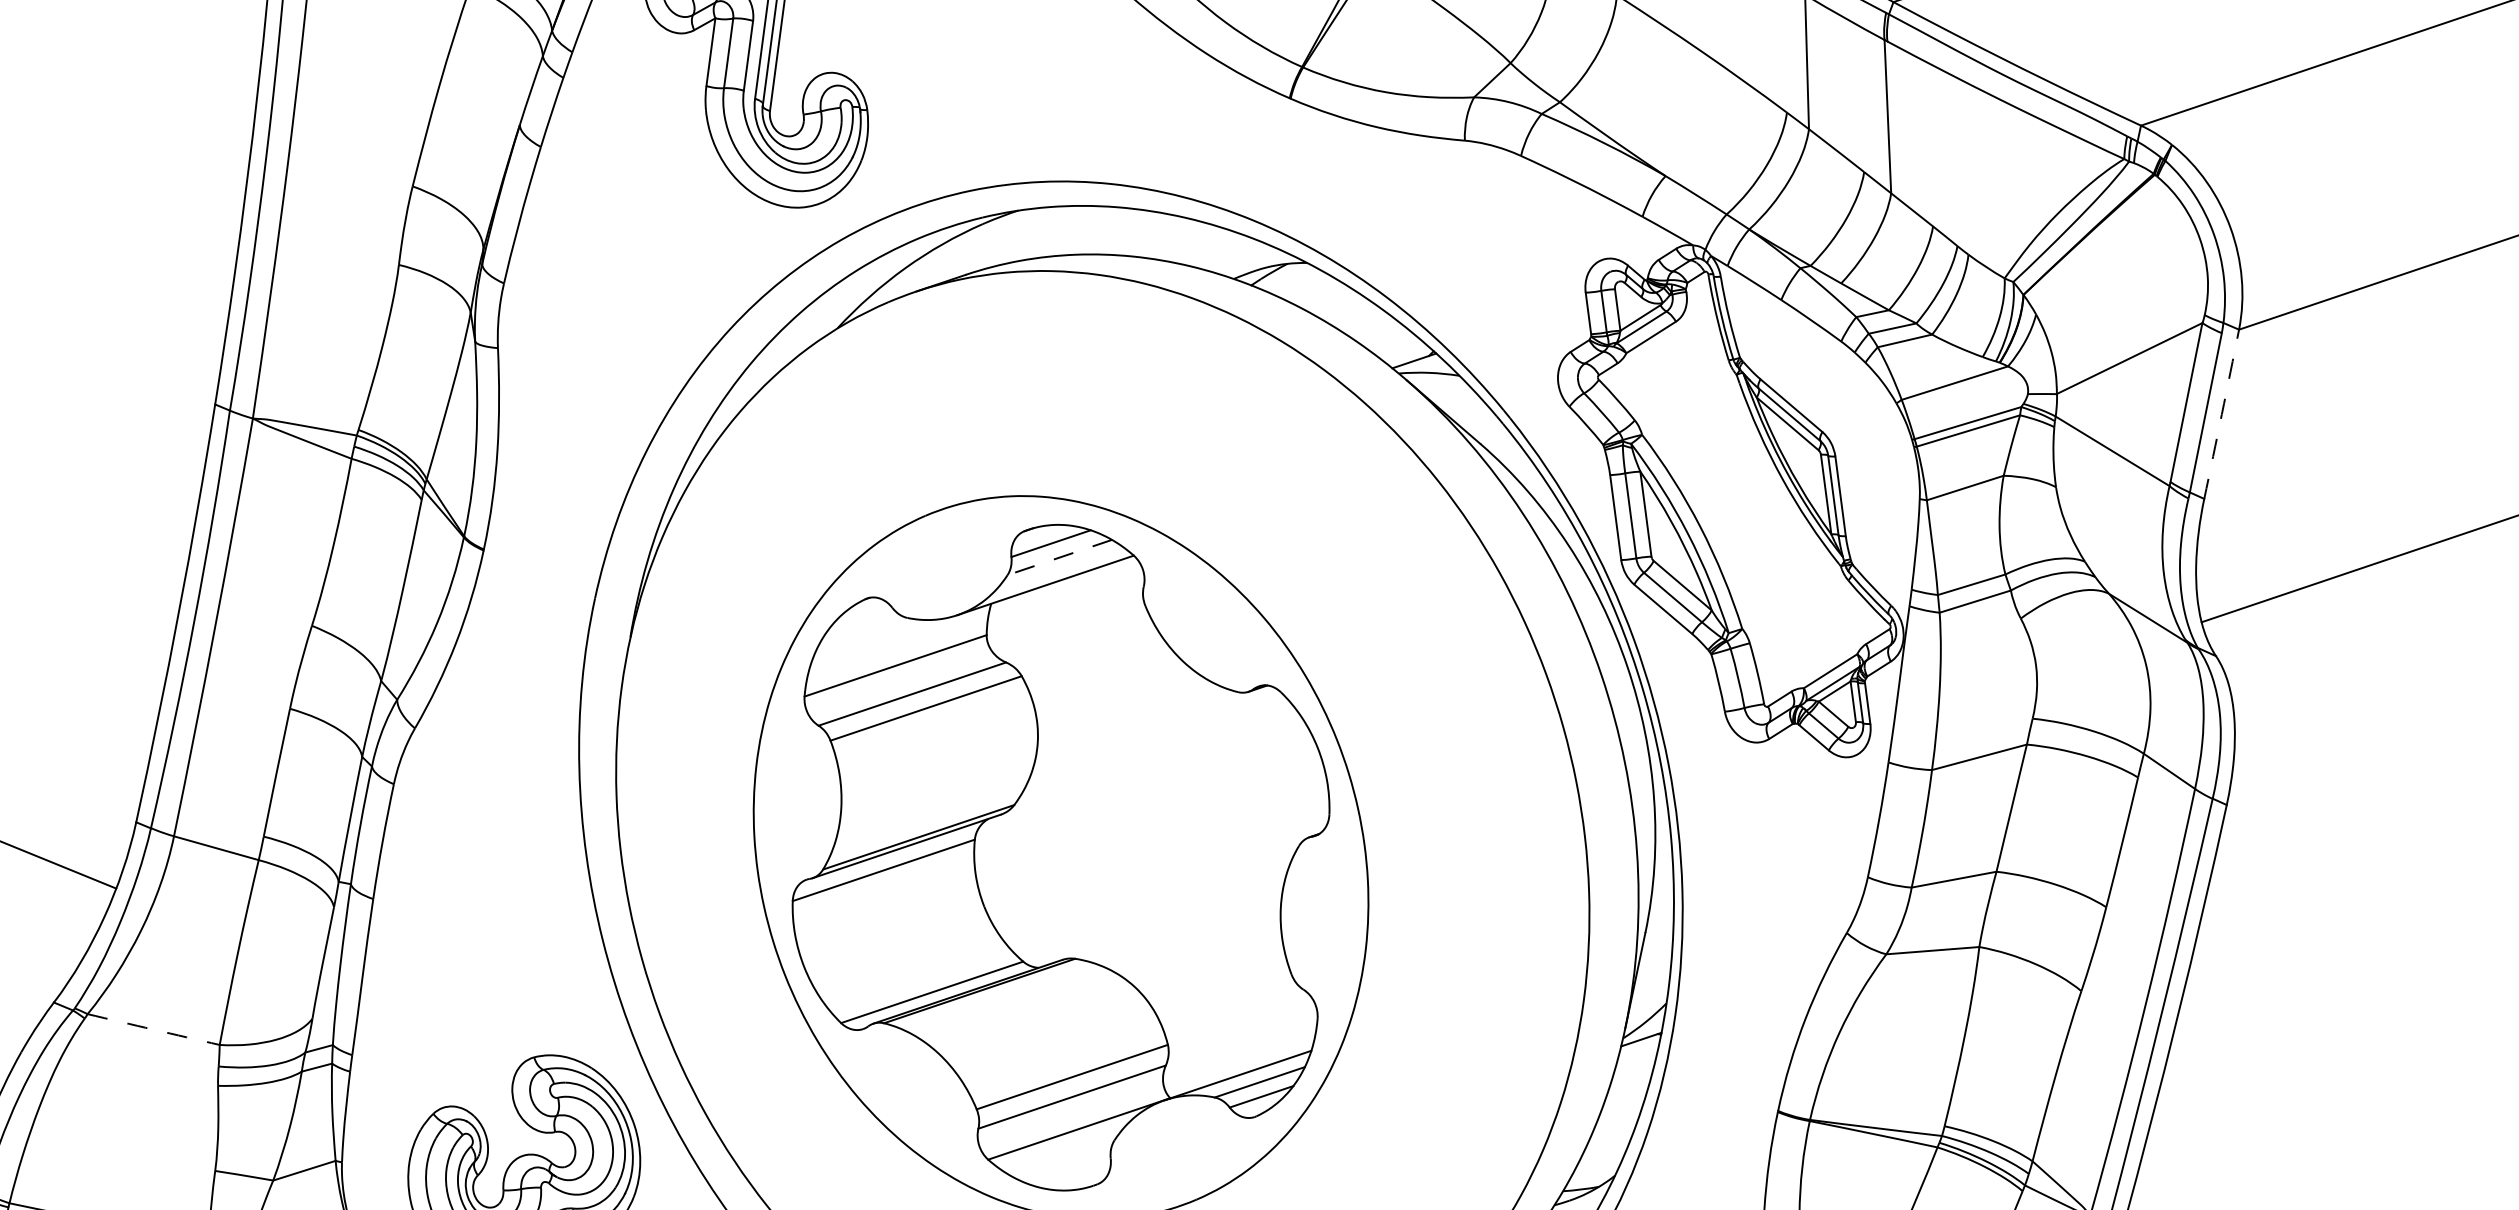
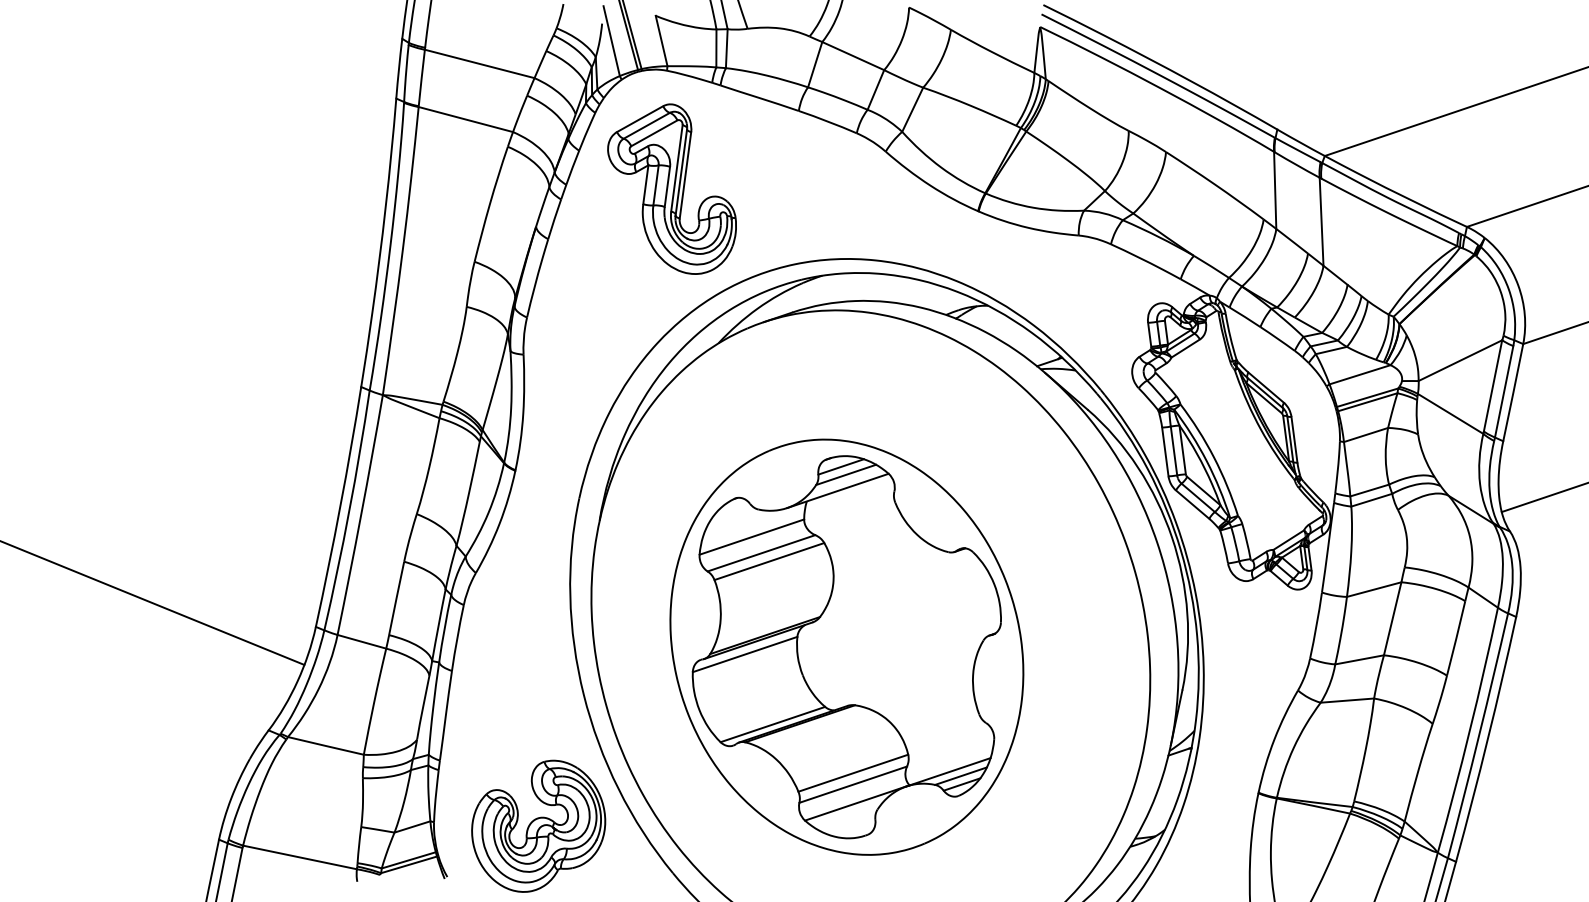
arc: (2222, 414) -> (1513, 392), dashed -> solid
line: (1060, 556) -> (846, 474), dashed -> solid
arc: (152, 1028) -> (325, 745), dashed -> solid

